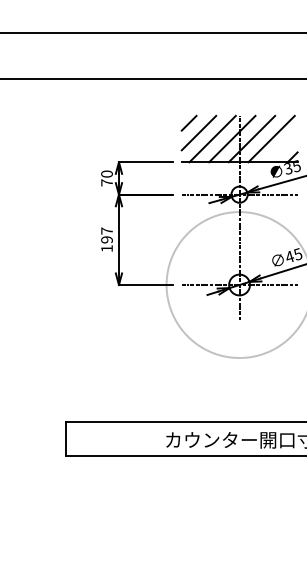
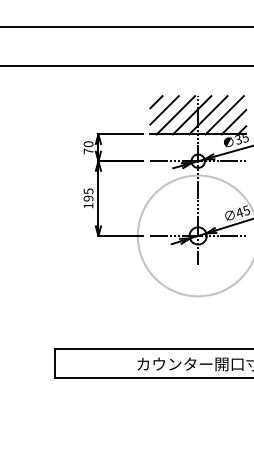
line: (282, 147) -> (233, 122), added
text: (106, 230) -> (88, 190), 197 -> 195

